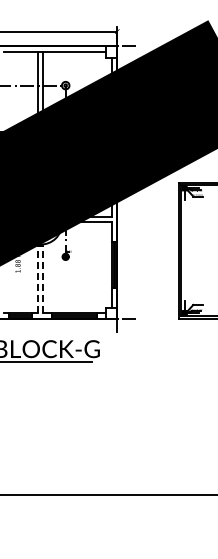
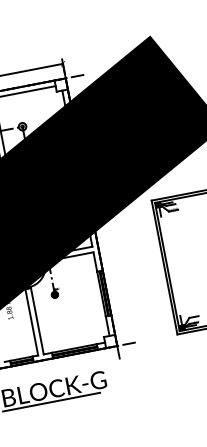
line: (37, 279) -> (31, 322), dashed -> solid
line: (43, 279) -> (37, 321), dashed -> solid

